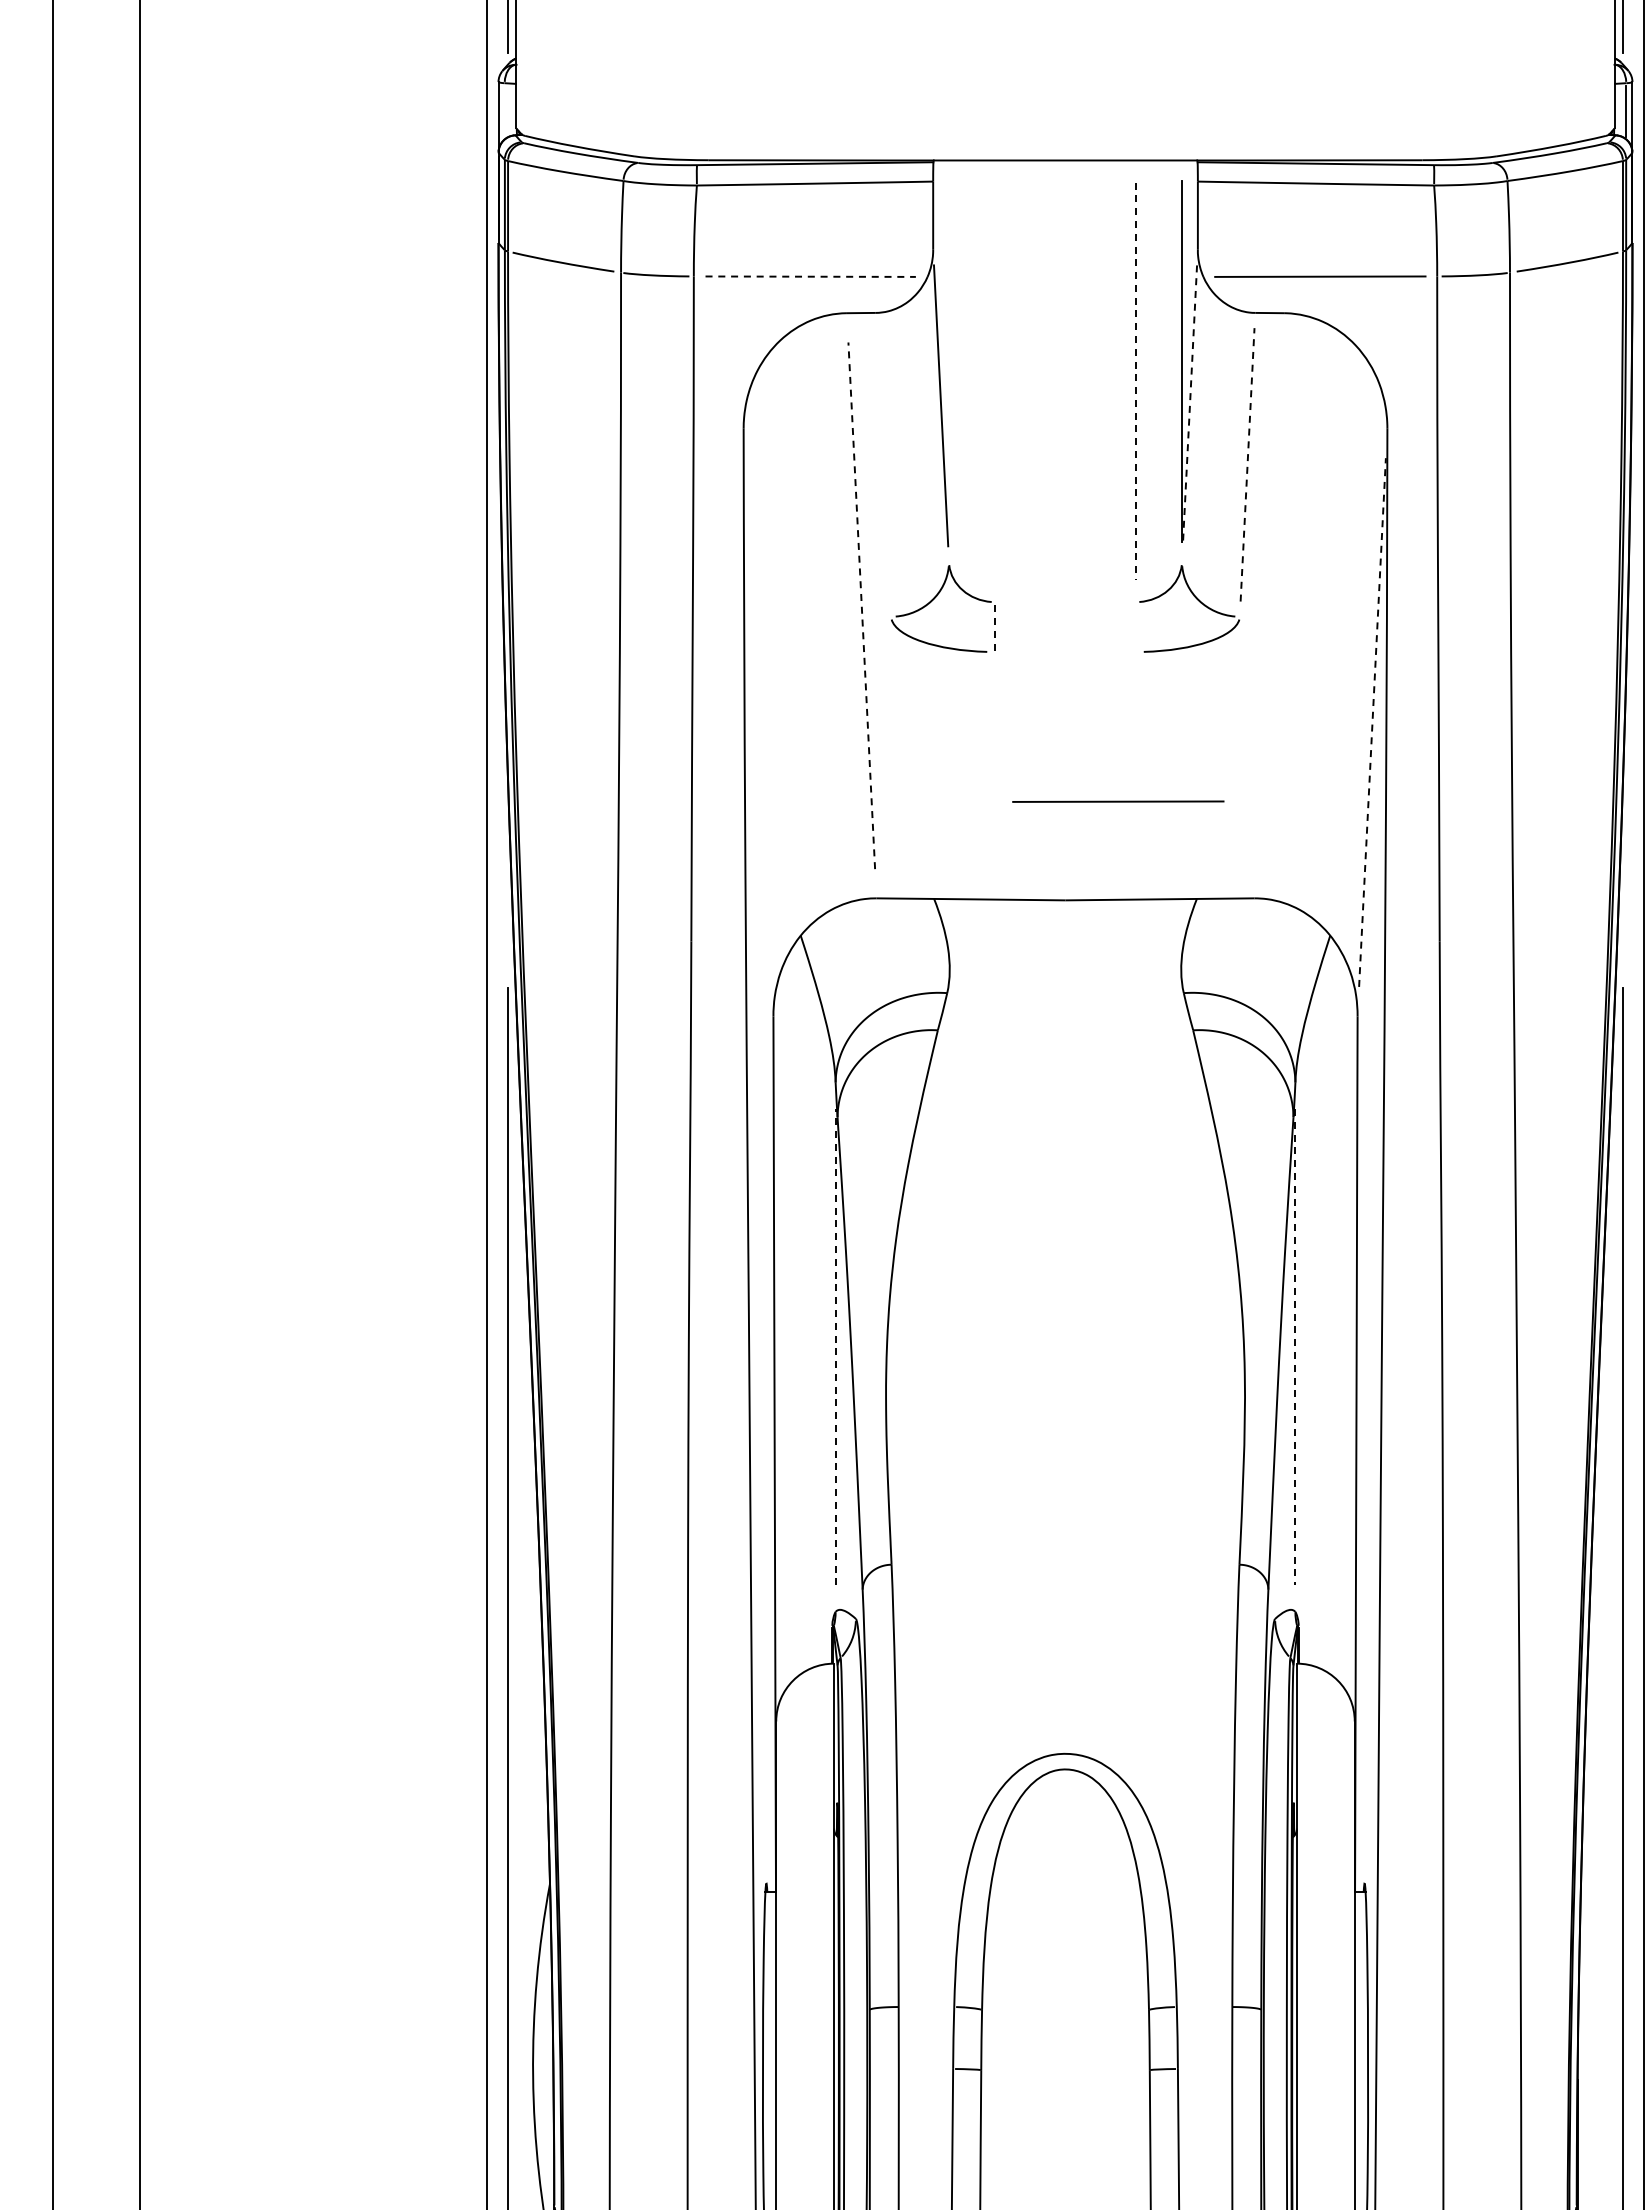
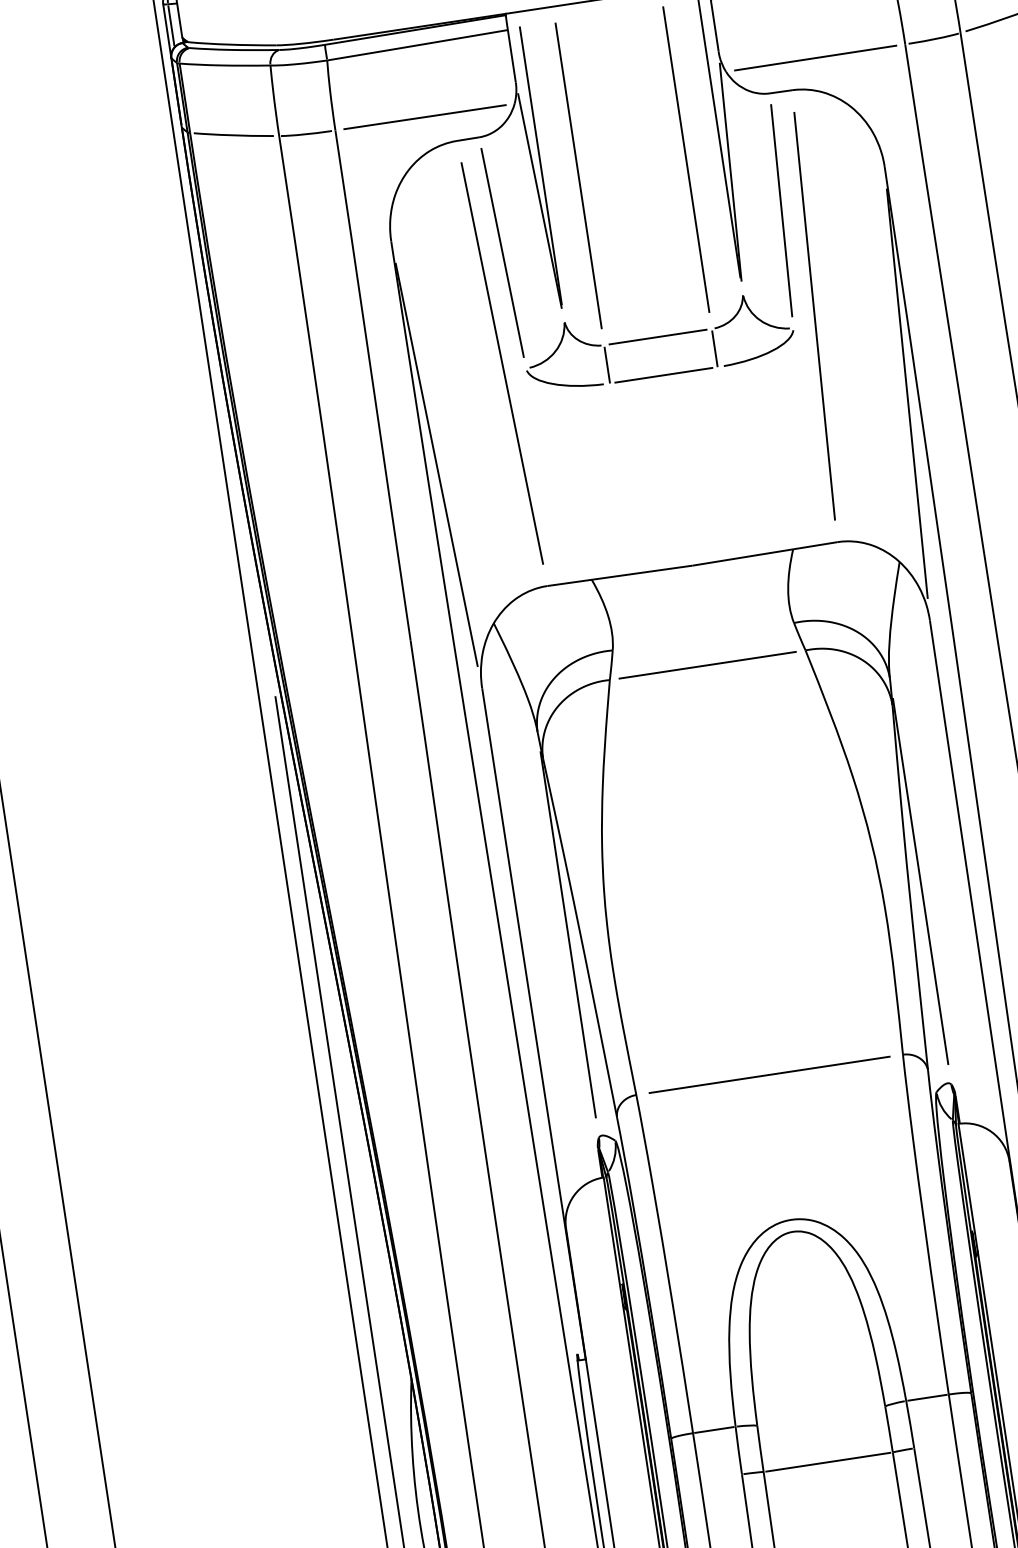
line: (504, 111) -> (171, 26), added
line: (811, 276) -> (425, 116), dashed -> solid
line: (949, 360) -> (541, 165), added
line: (995, 381) -> (578, 176), added
line: (1135, 381) -> (686, 159), dashed -> solid
line: (1189, 405) -> (730, 171), dashed -> solid
line: (883, 464) -> (502, 252), added
line: (1247, 464) -> (781, 210), dashed -> solid
line: (1065, 602) -> (658, 337), added
line: (861, 605) -> (502, 363), dashed -> solid
line: (1268, 605) -> (814, 316), added
line: (1135, 627) -> (714, 348), added
line: (995, 628) -> (607, 365), dashed -> solid
line: (1065, 652) -> (663, 375), added
line: (758, 722) -> (436, 464), added
line: (1372, 722) -> (907, 393), dashed -> solid
line: (1118, 801) -> (721, 483), removed
line: (1065, 1030) -> (707, 665), added
line: (835, 1346) -> (568, 934), dashed -> solid
line: (1295, 1347) -> (920, 881), dashed -> solid
line: (1065, 1564) -> (769, 1074), added
line: (926, 2007) -> (714, 1430), added
line: (1204, 2007) -> (927, 1398), added
line: (1065, 2070) -> (828, 1462), added

